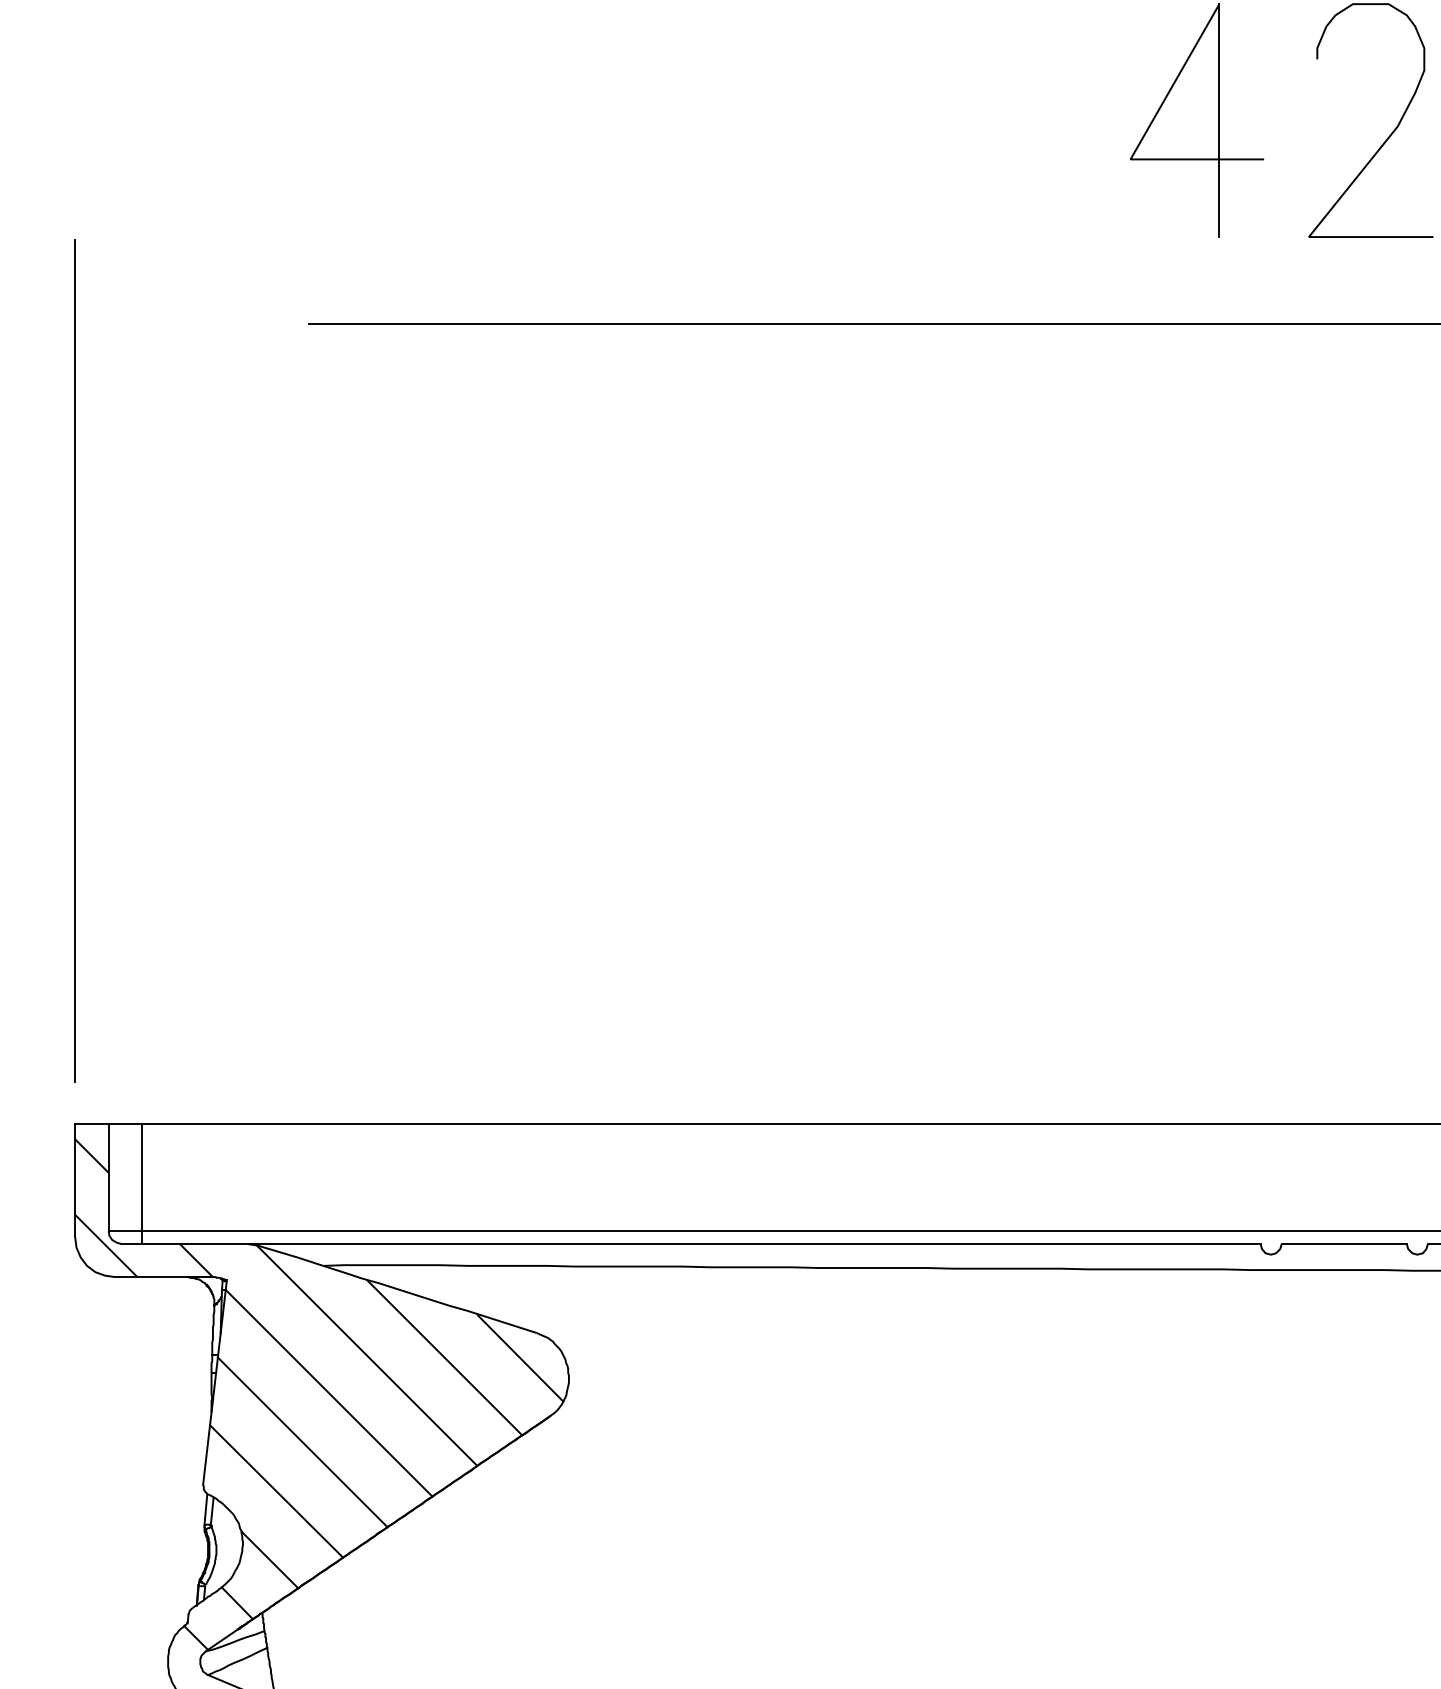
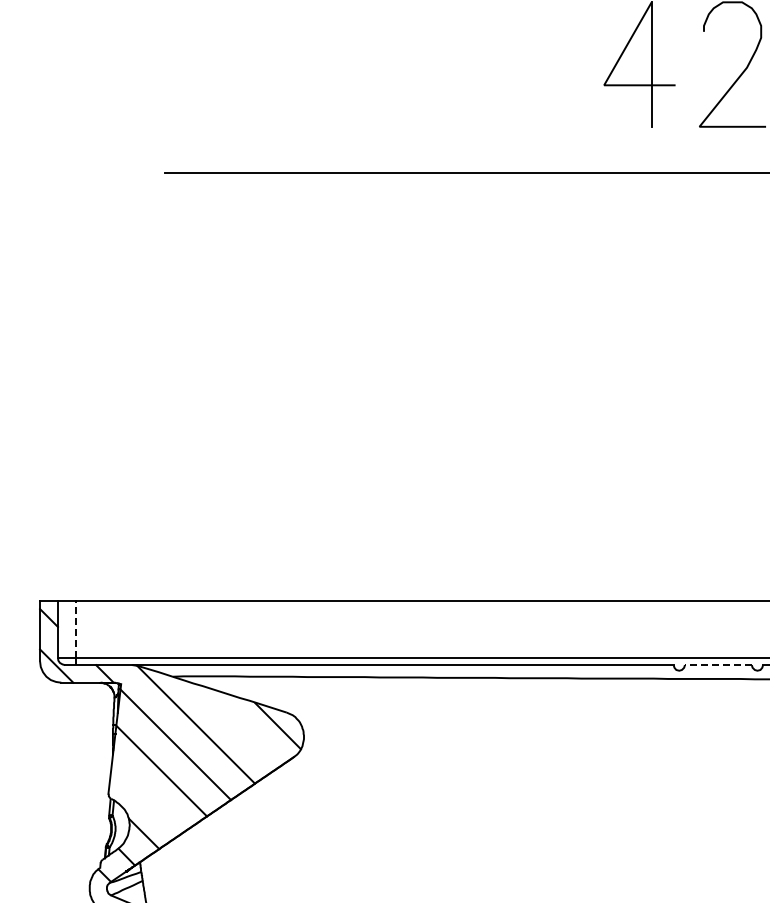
line: (75, 661) -> (40, 353), removed
line: (141, 1177) -> (75, 629), solid -> dashed
line: (1342, 1244) -> (717, 665), solid -> dashed
line: (444, 1357) -> (237, 725), removed
line: (276, 1489) -> (147, 796), removed

